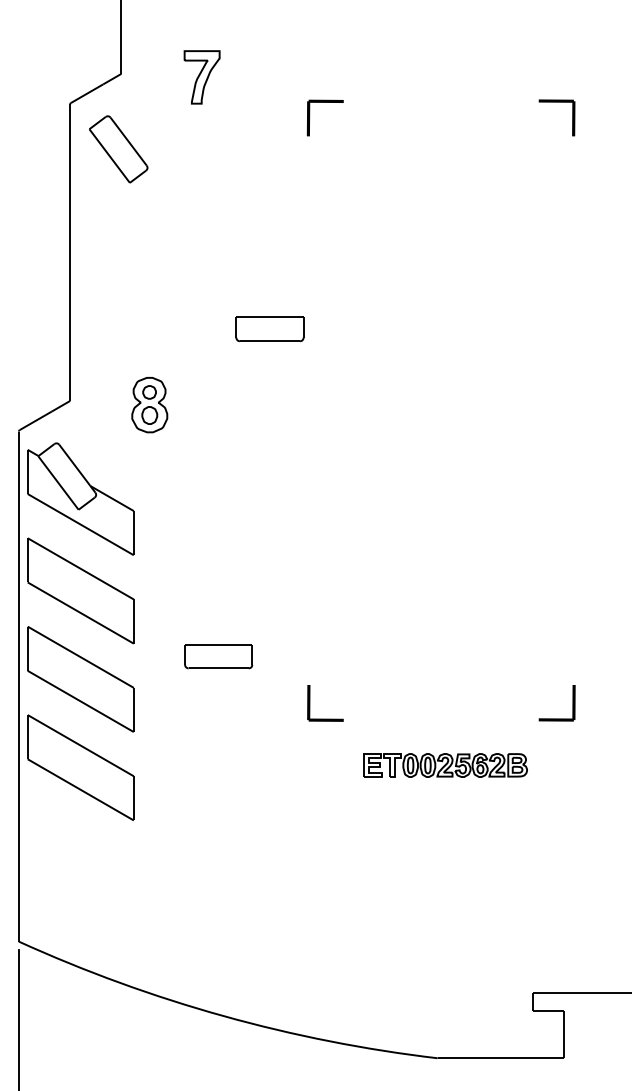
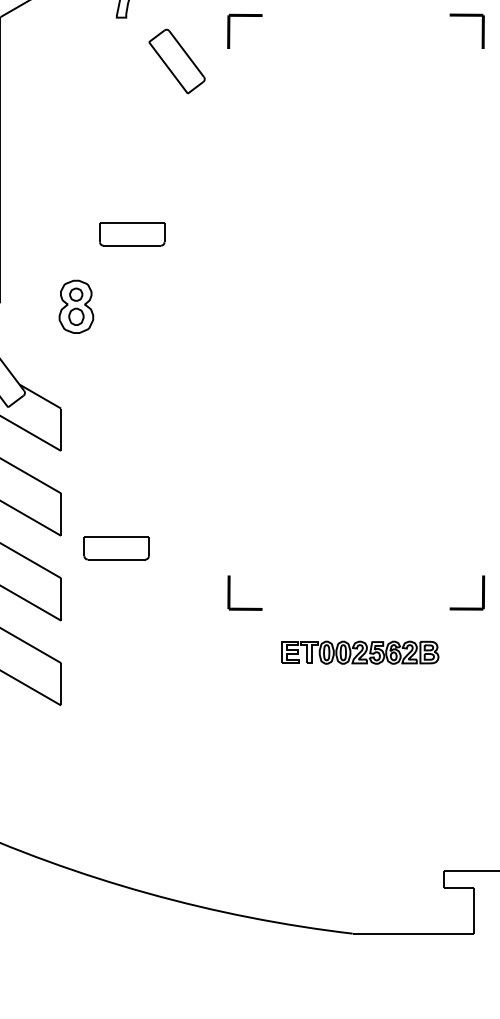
part: (118, 149) -> (176, 61), moved
part: (269, 329) -> (131, 234), moved
part: (218, 656) -> (116, 548), moved

